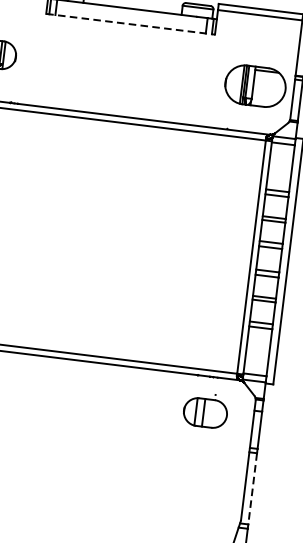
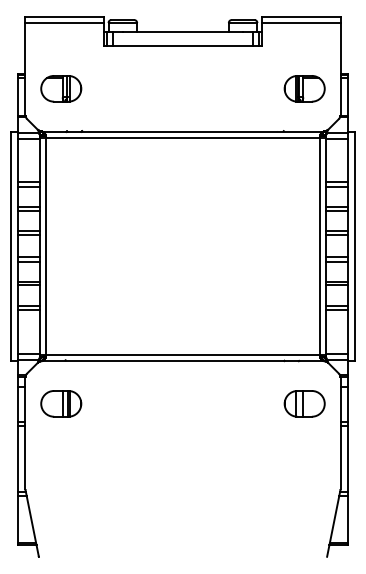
line: (131, 23) -> (183, 45), dashed -> solid
part: (255, 85) -> (304, 88), size x0.71
part: (205, 412) -> (304, 403), moved
line: (252, 489) -> (347, 459), dashed -> solid

